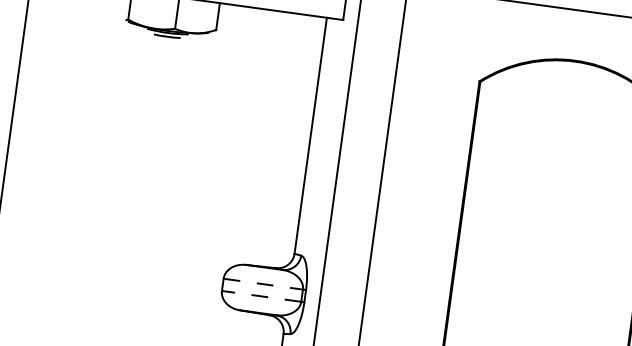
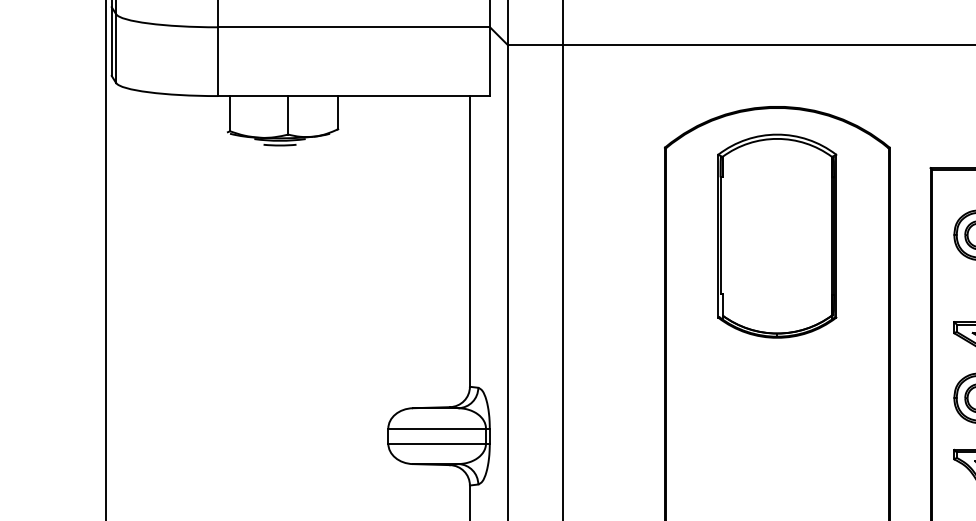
part: (561, 165) -> (777, 235), added
line: (263, 284) -> (437, 428), dashed -> solid
line: (261, 296) -> (437, 443), dashed -> solid

